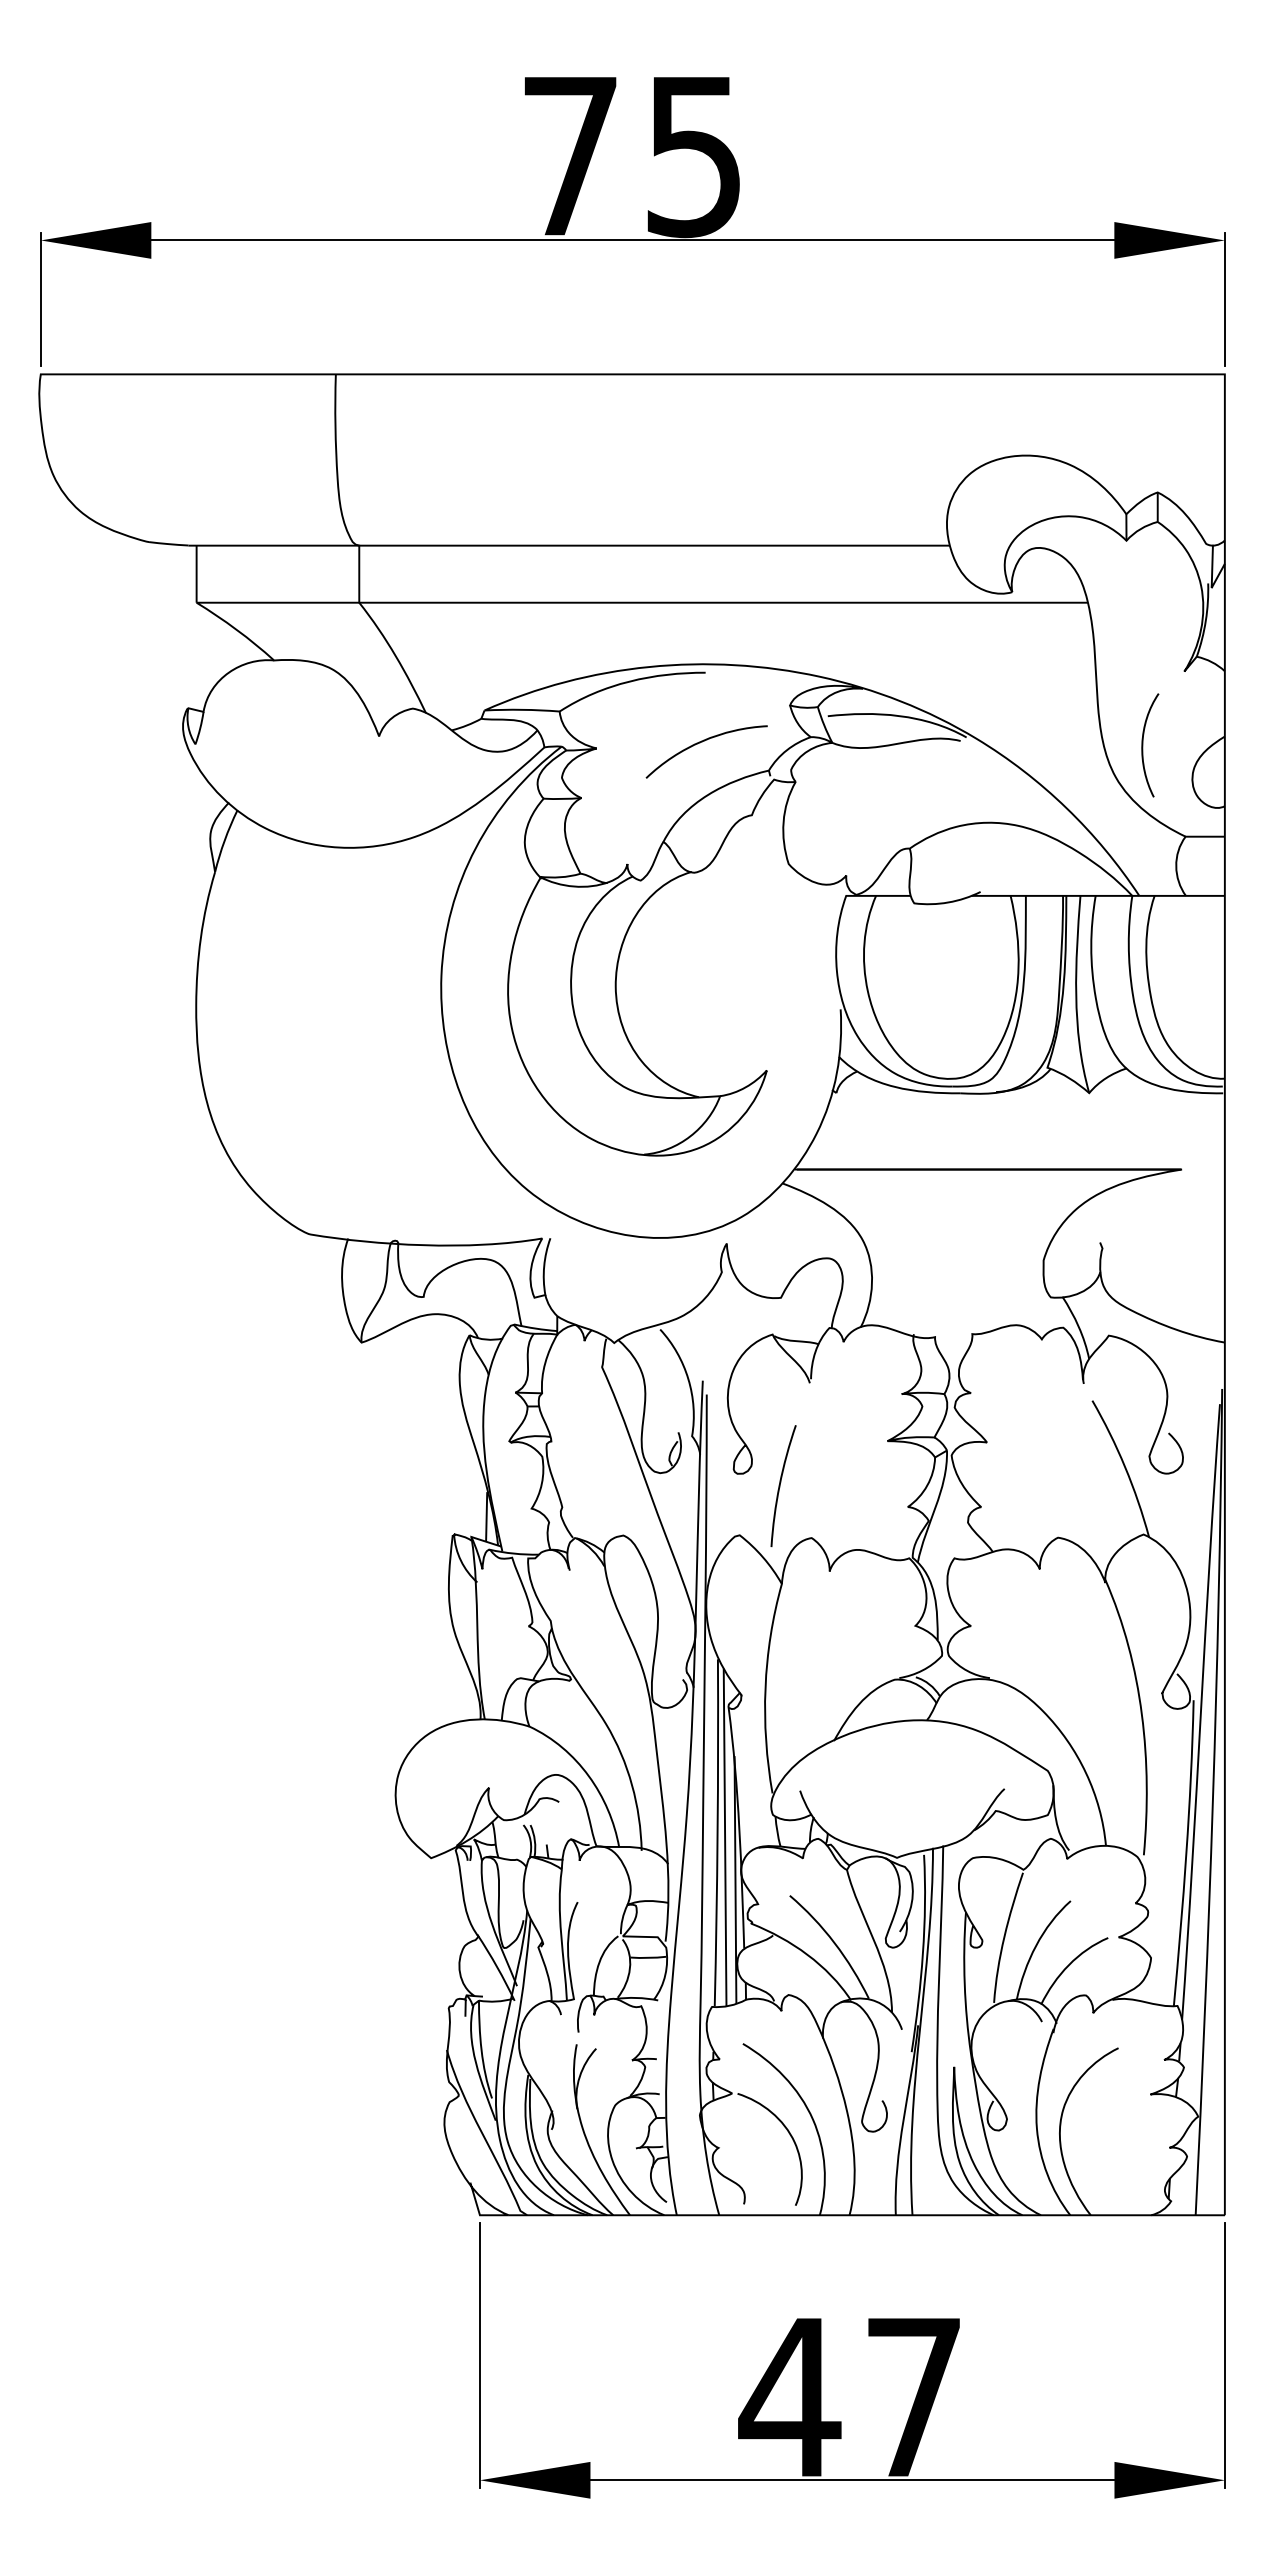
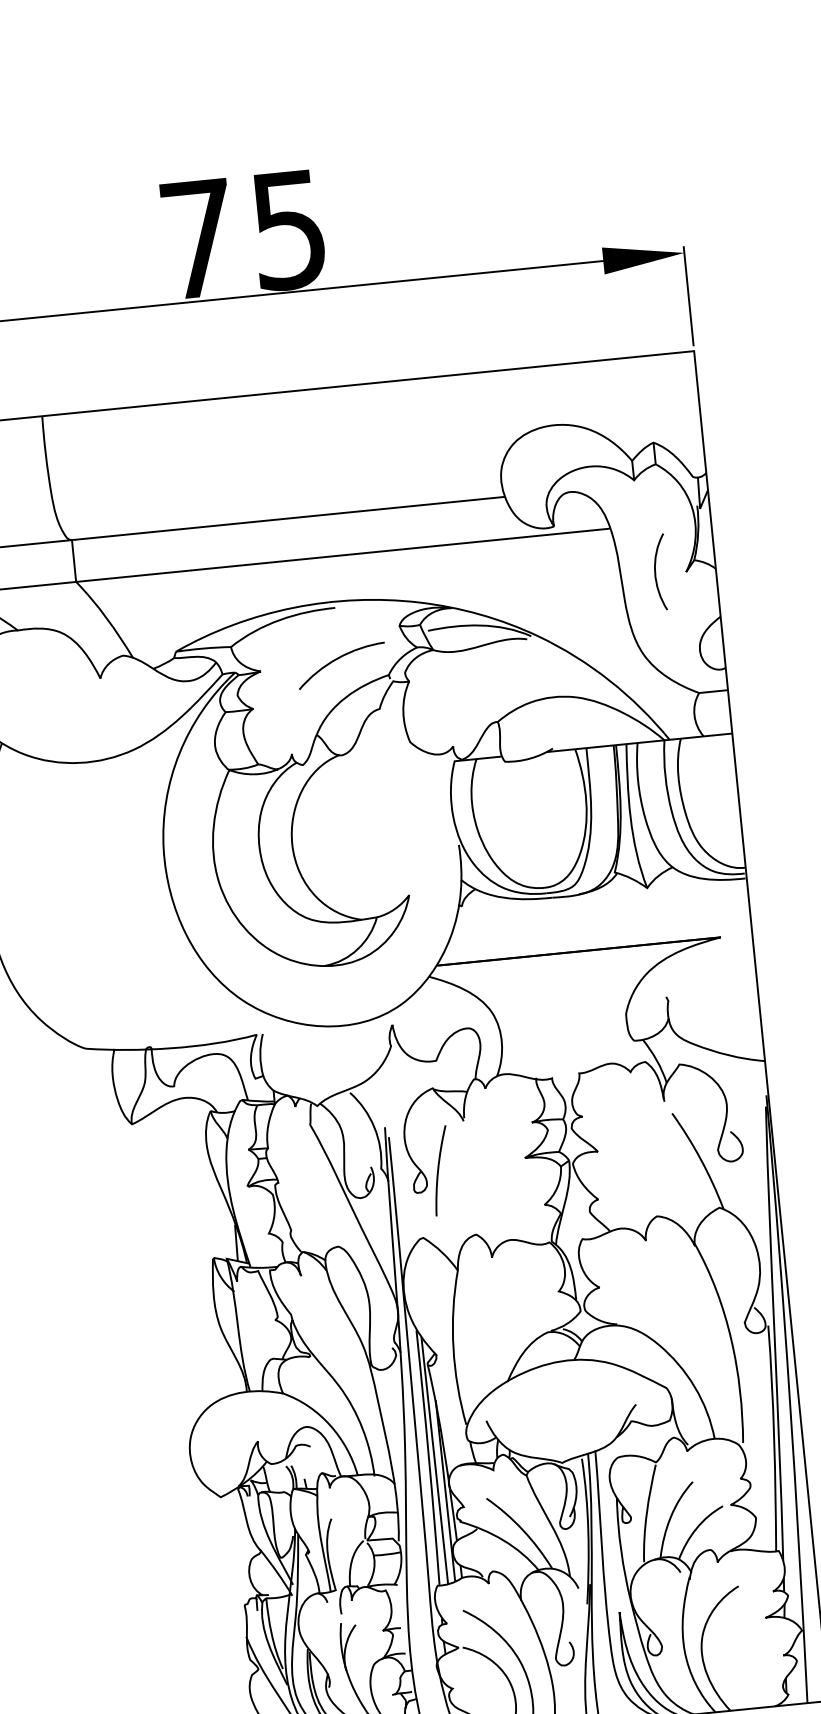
curve: (1143, 745) -> (656, 572), moved
curve: (780, 1486) -> (438, 1171), moved

